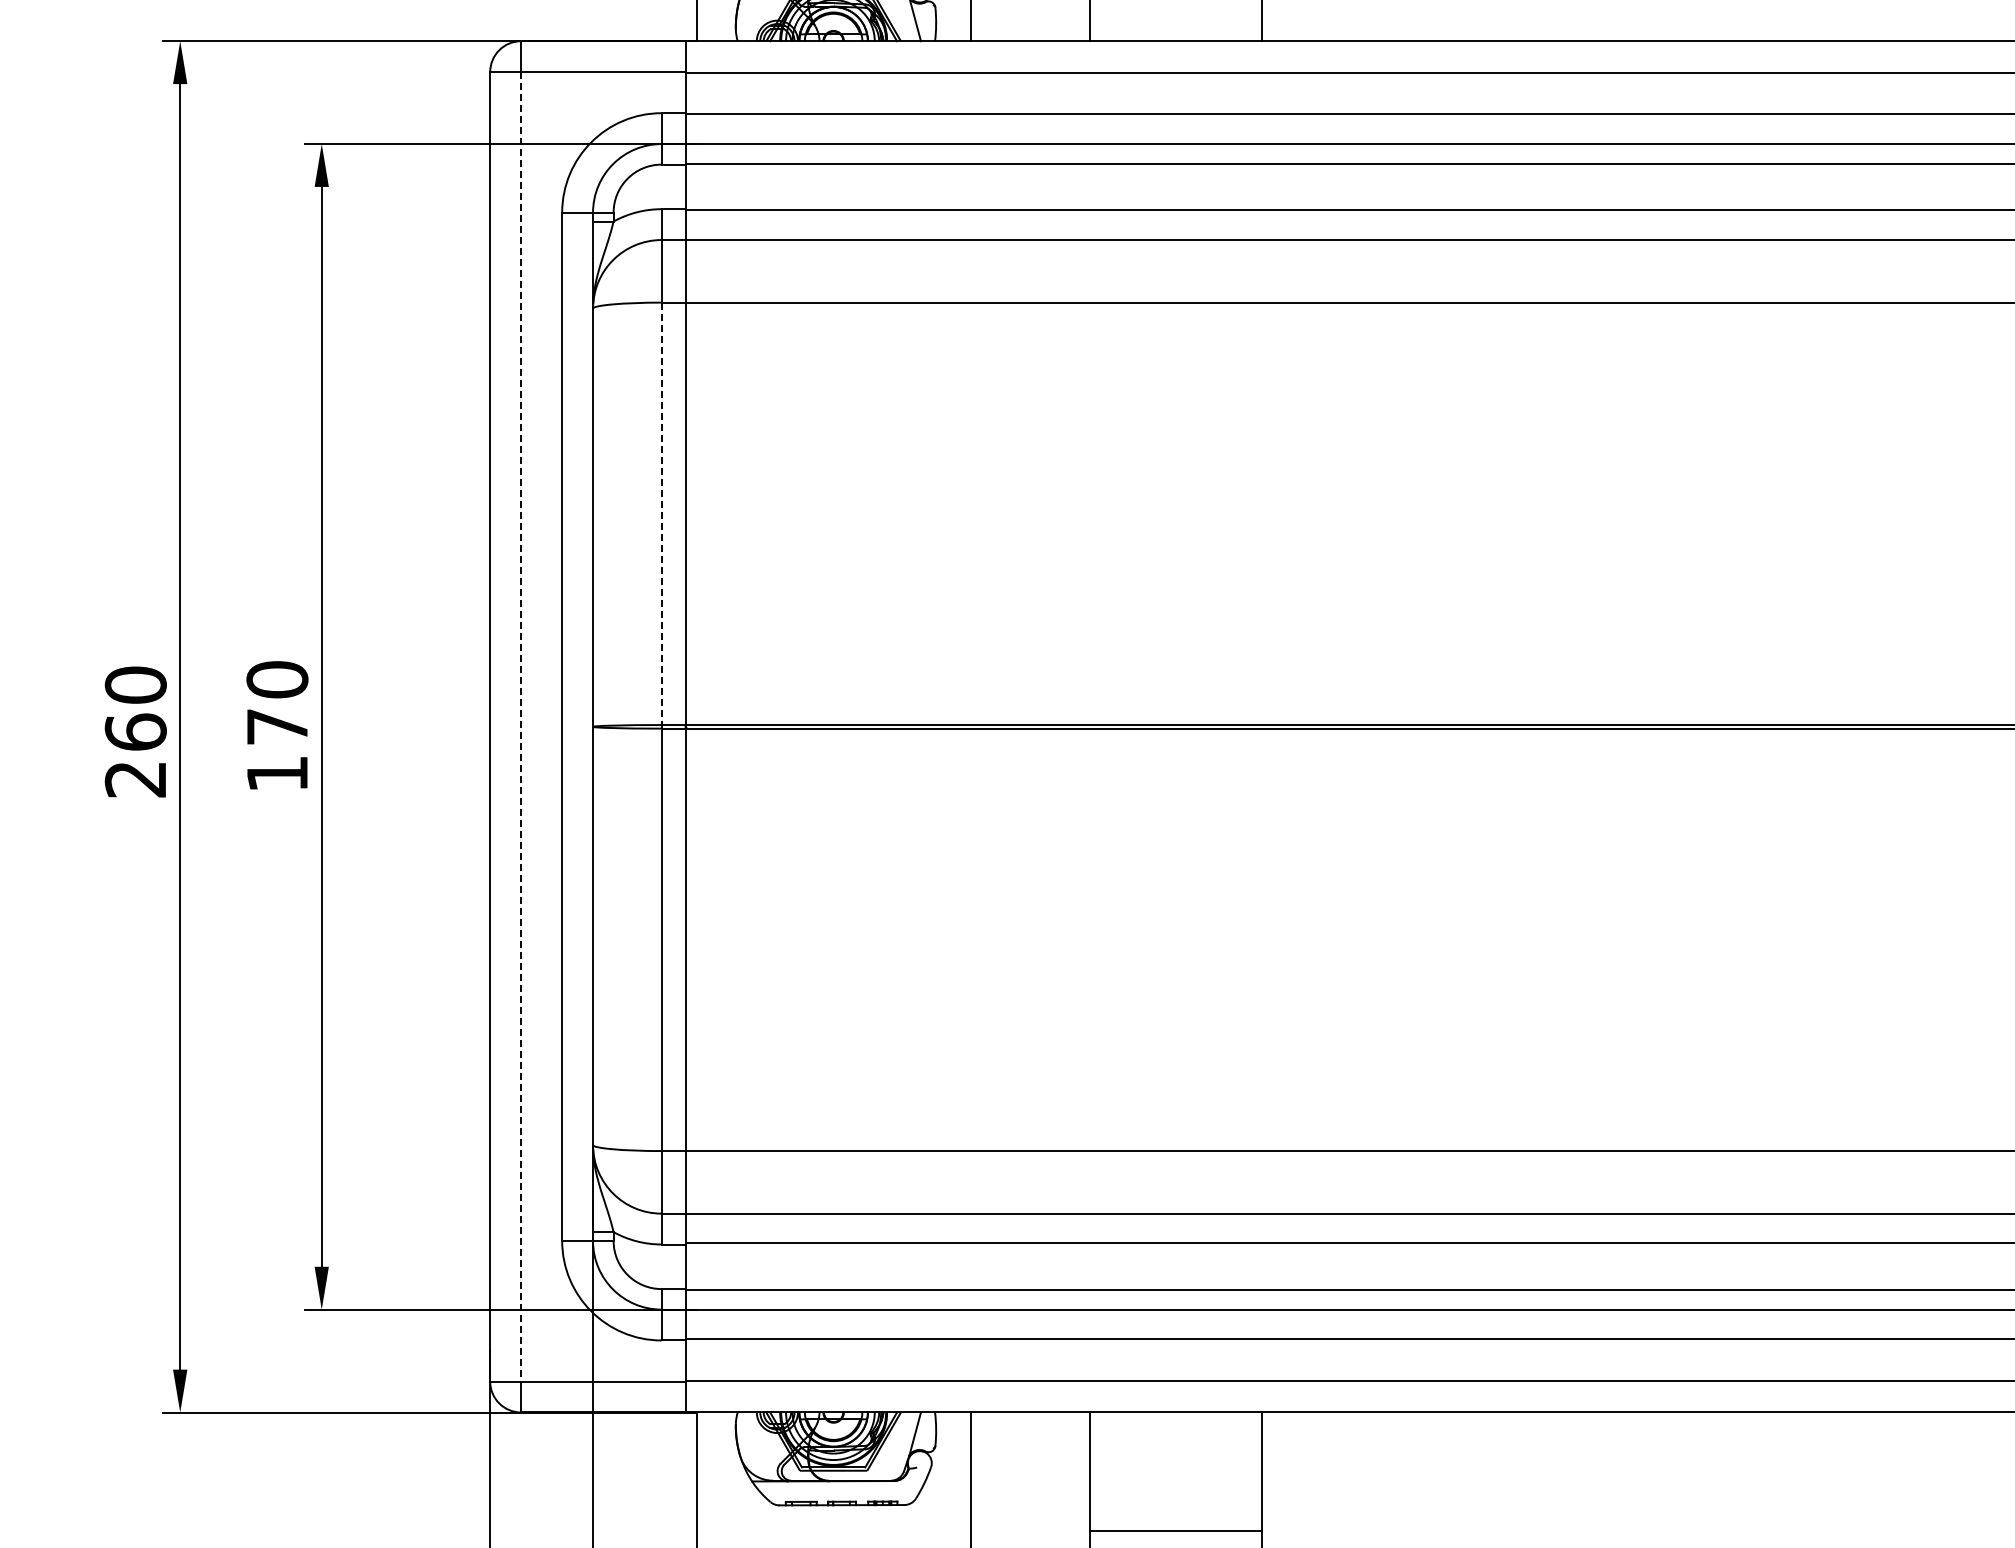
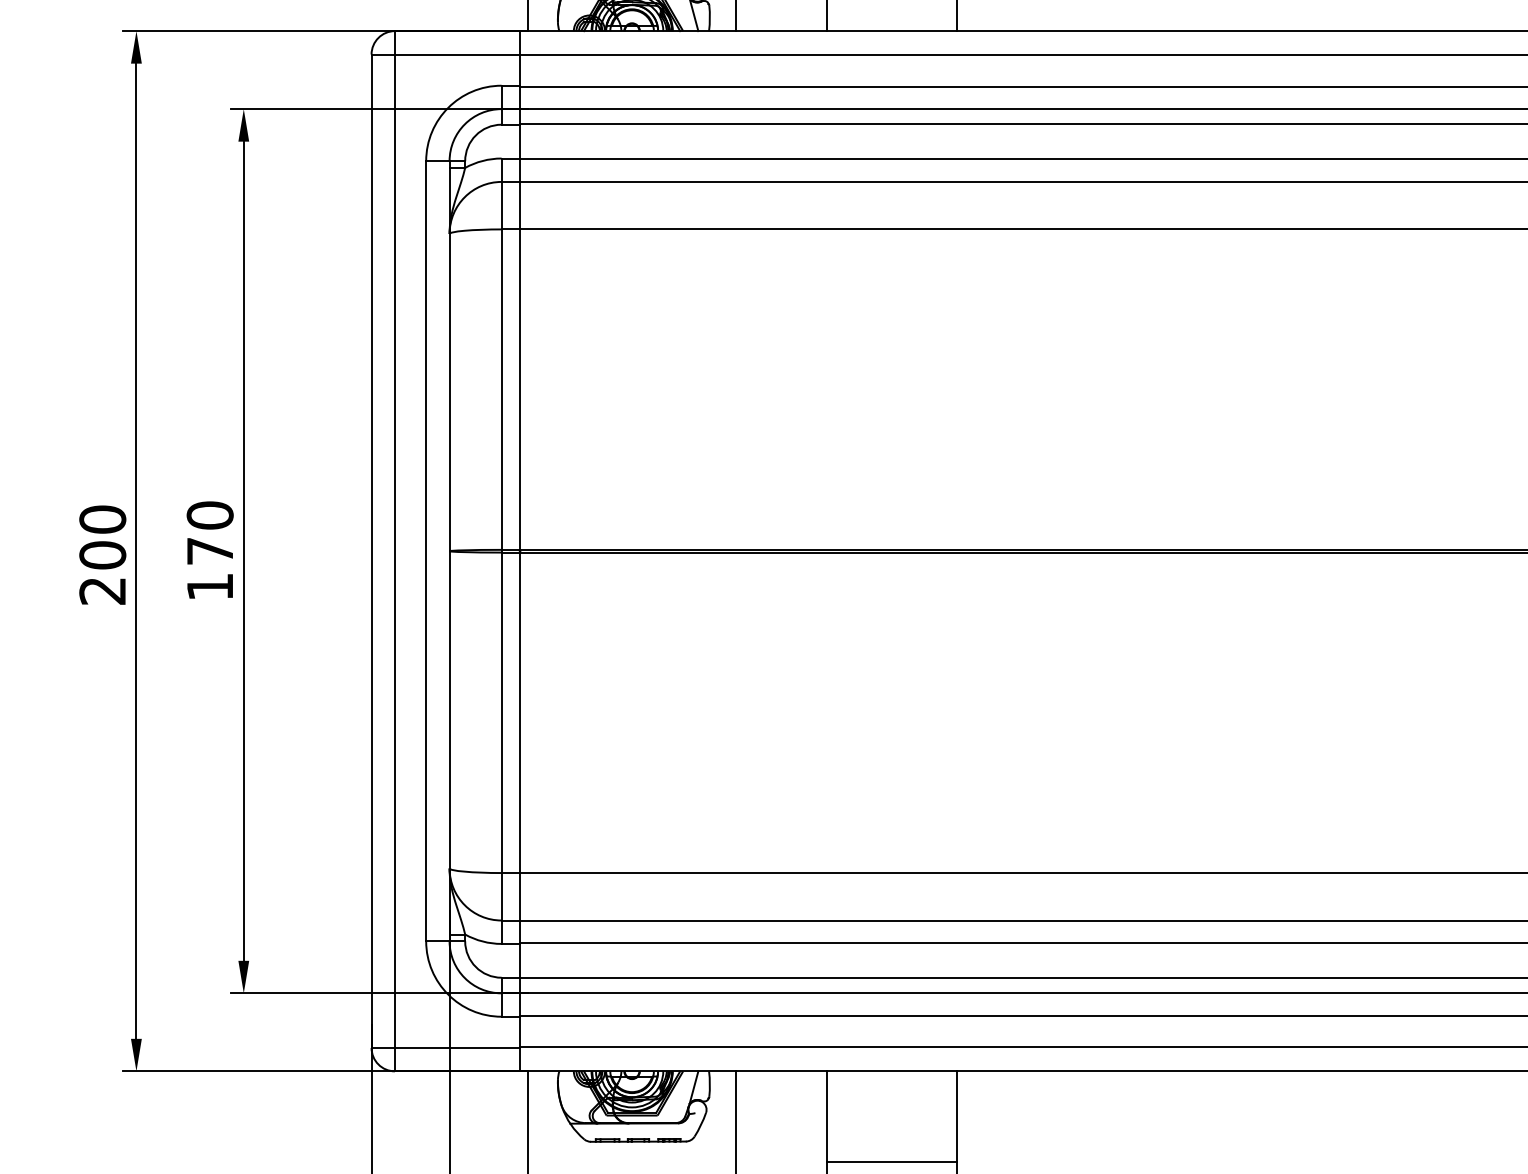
line: (661, 514) -> (501, 390), dashed -> solid
line: (521, 726) -> (395, 550), dashed -> solid
text: (135, 731) -> (102, 554), 260 -> 200

